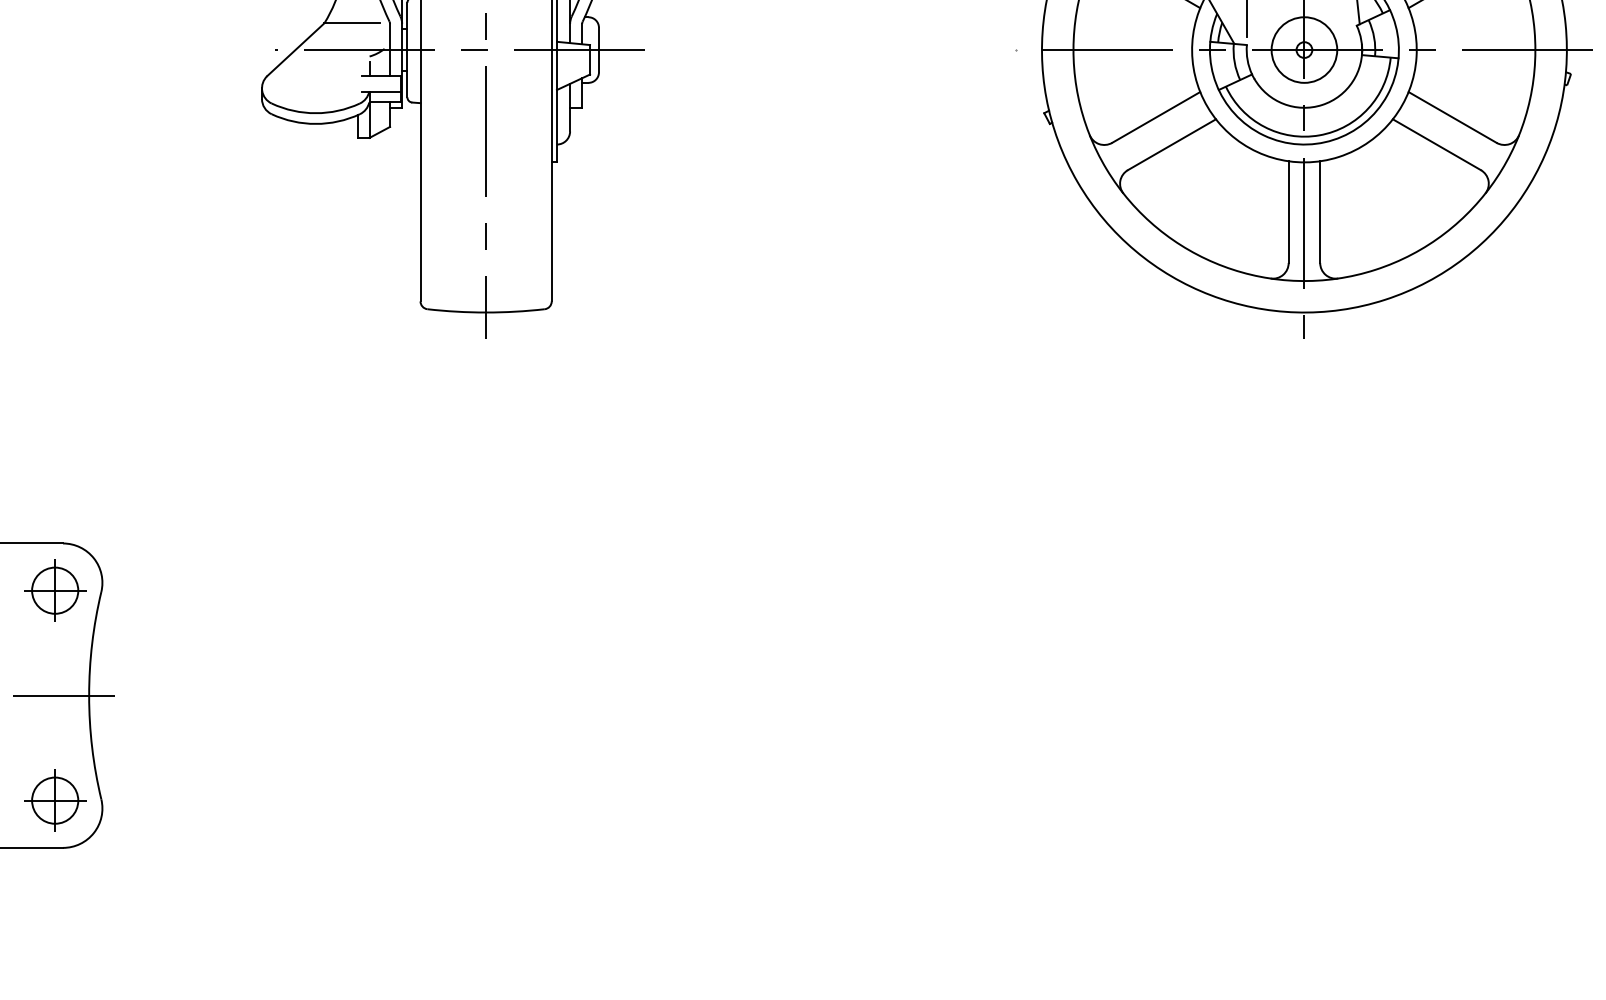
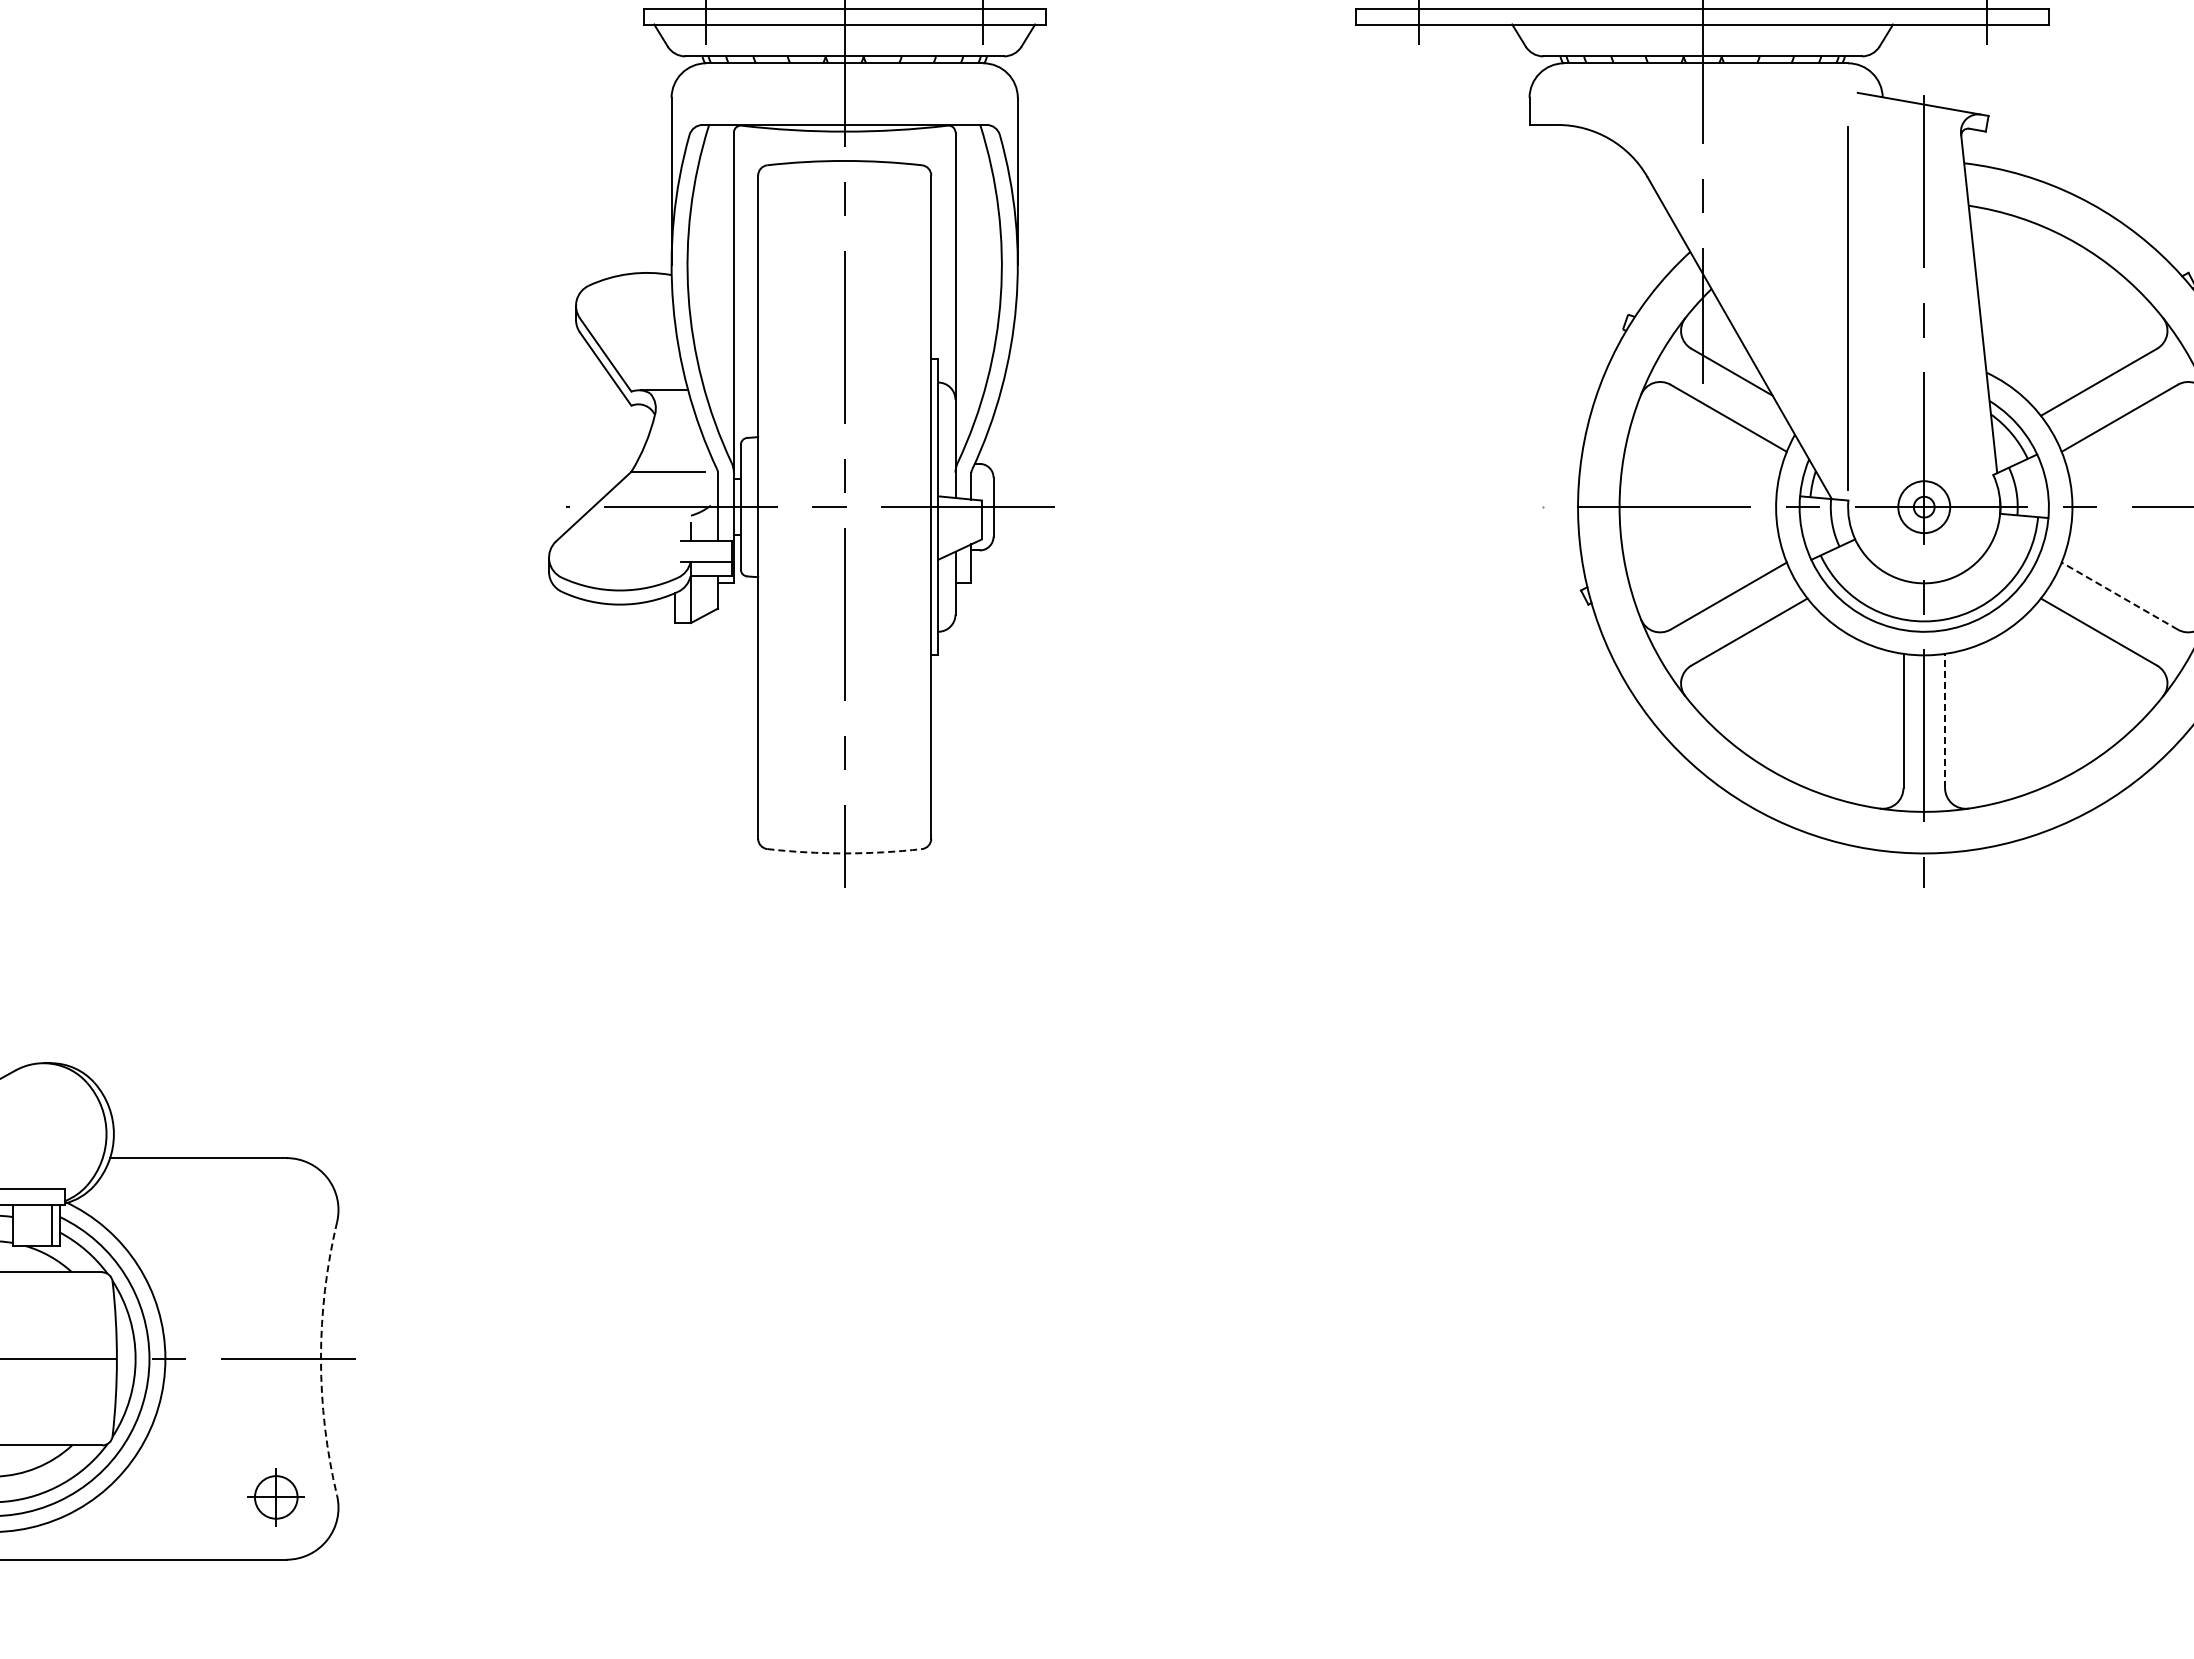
circle: (1303, 49) -> (1923, 506), size x0.6
line: (1452, 117) -> (2119, 595), solid -> dashed
line: (1320, 211) -> (1945, 720), solid -> dashed
arc: (485, 312) -> (844, 853), solid -> dashed
part: (55, 590) -> (276, 1220), removed
arc: (88, 695) -> (320, 1358), solid -> dashed
part: (55, 800) -> (276, 1497), size x0.7

